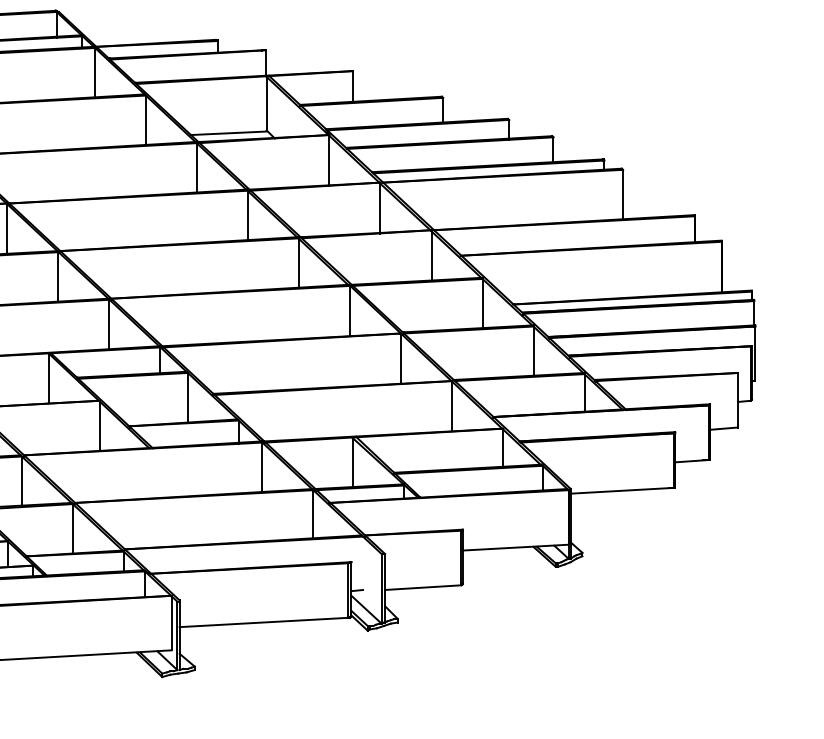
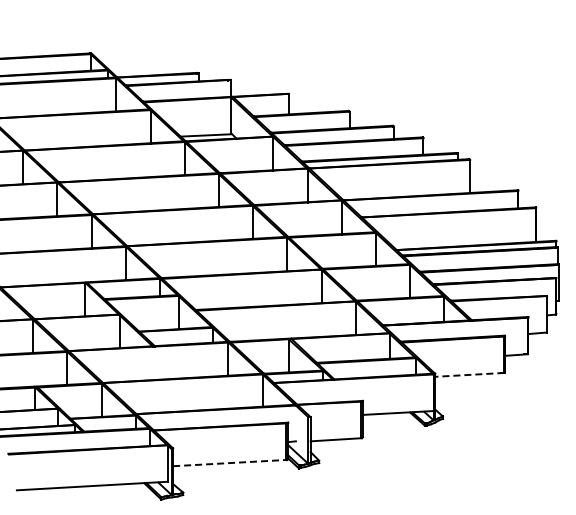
line: (622, 490) -> (469, 374), solid -> dashed
line: (265, 623) -> (230, 463), solid -> dashed

